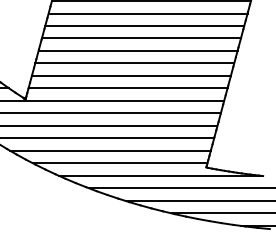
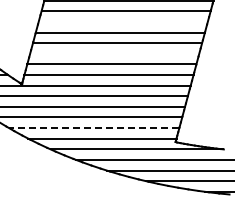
line: (143, 25) -> (122, 21), removed
line: (134, 63) -> (114, 53), removed
line: (109, 151) -> (93, 128), solid -> dashed

